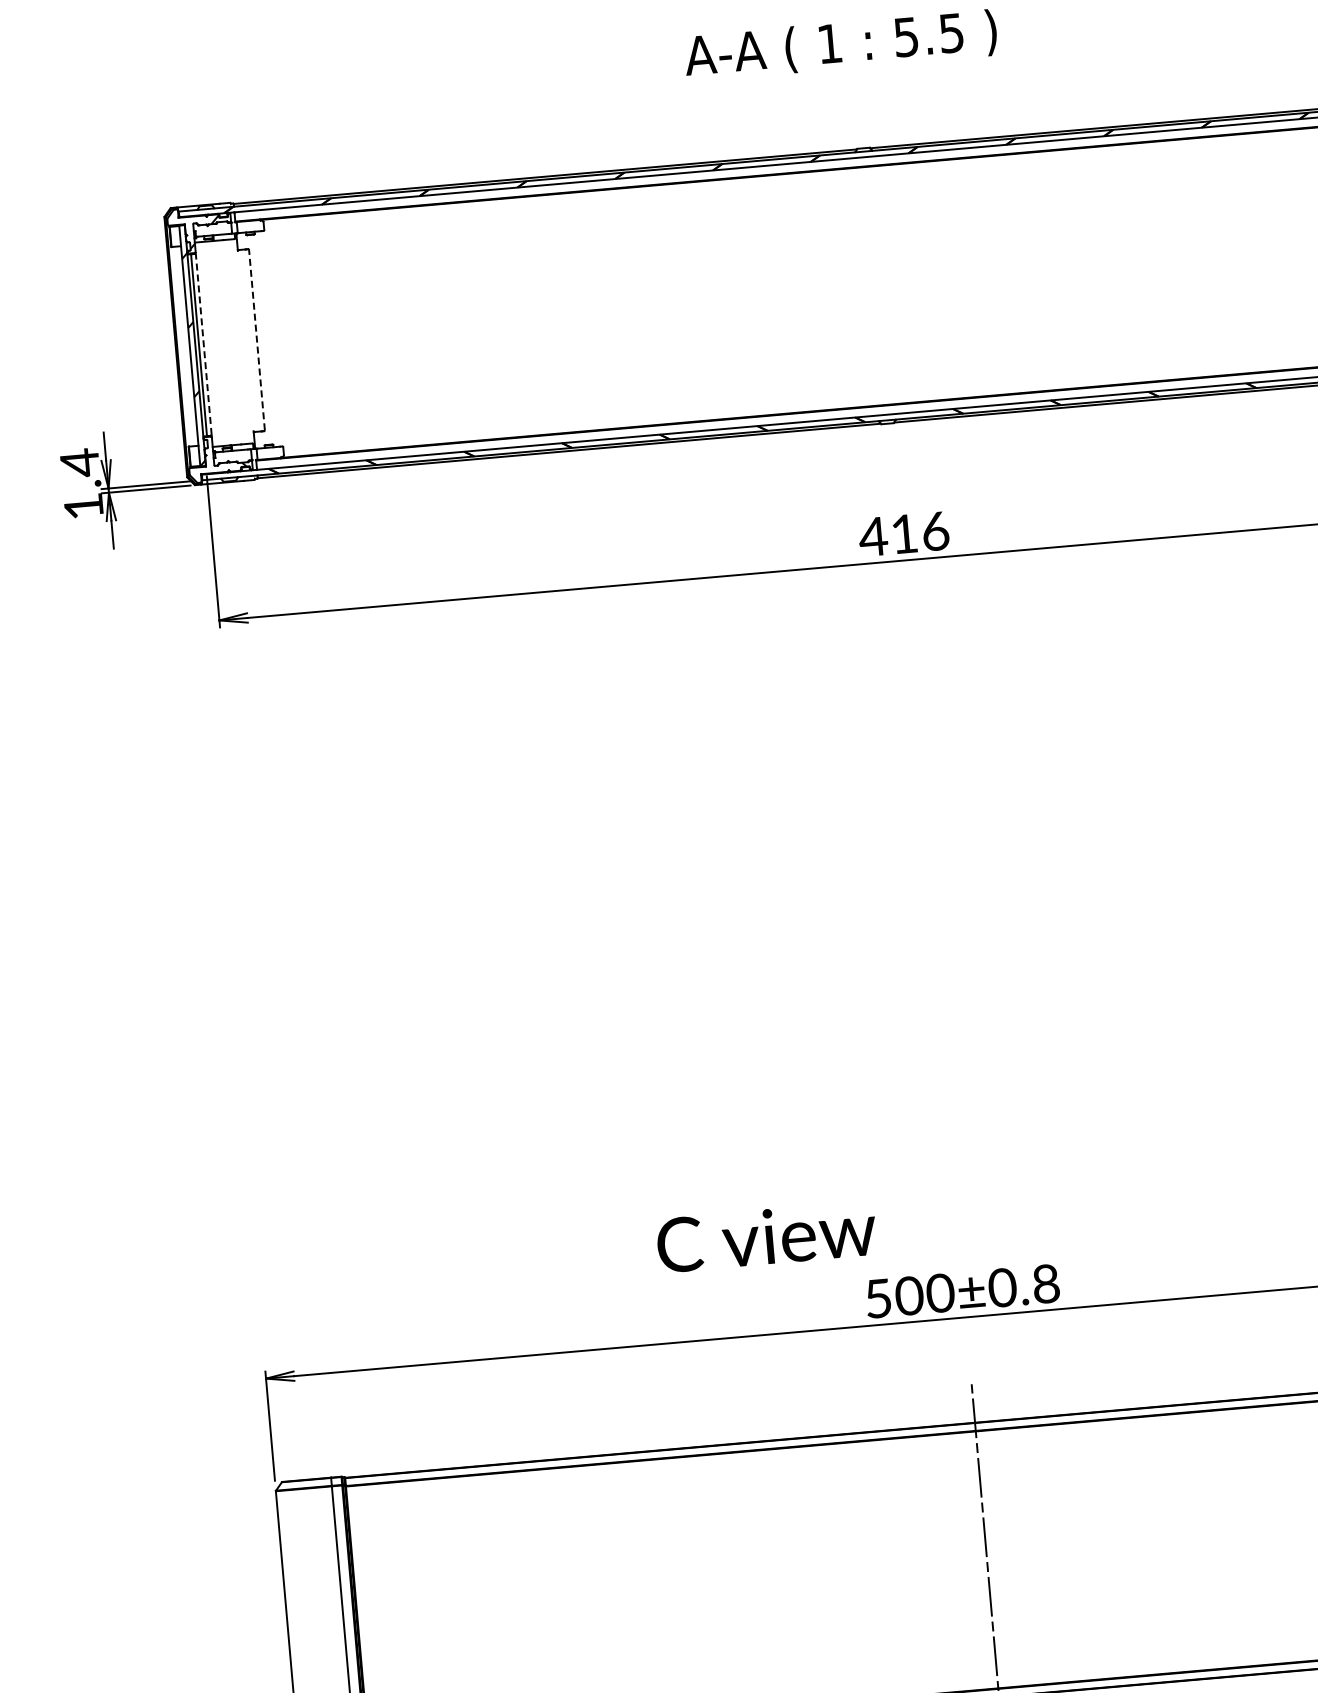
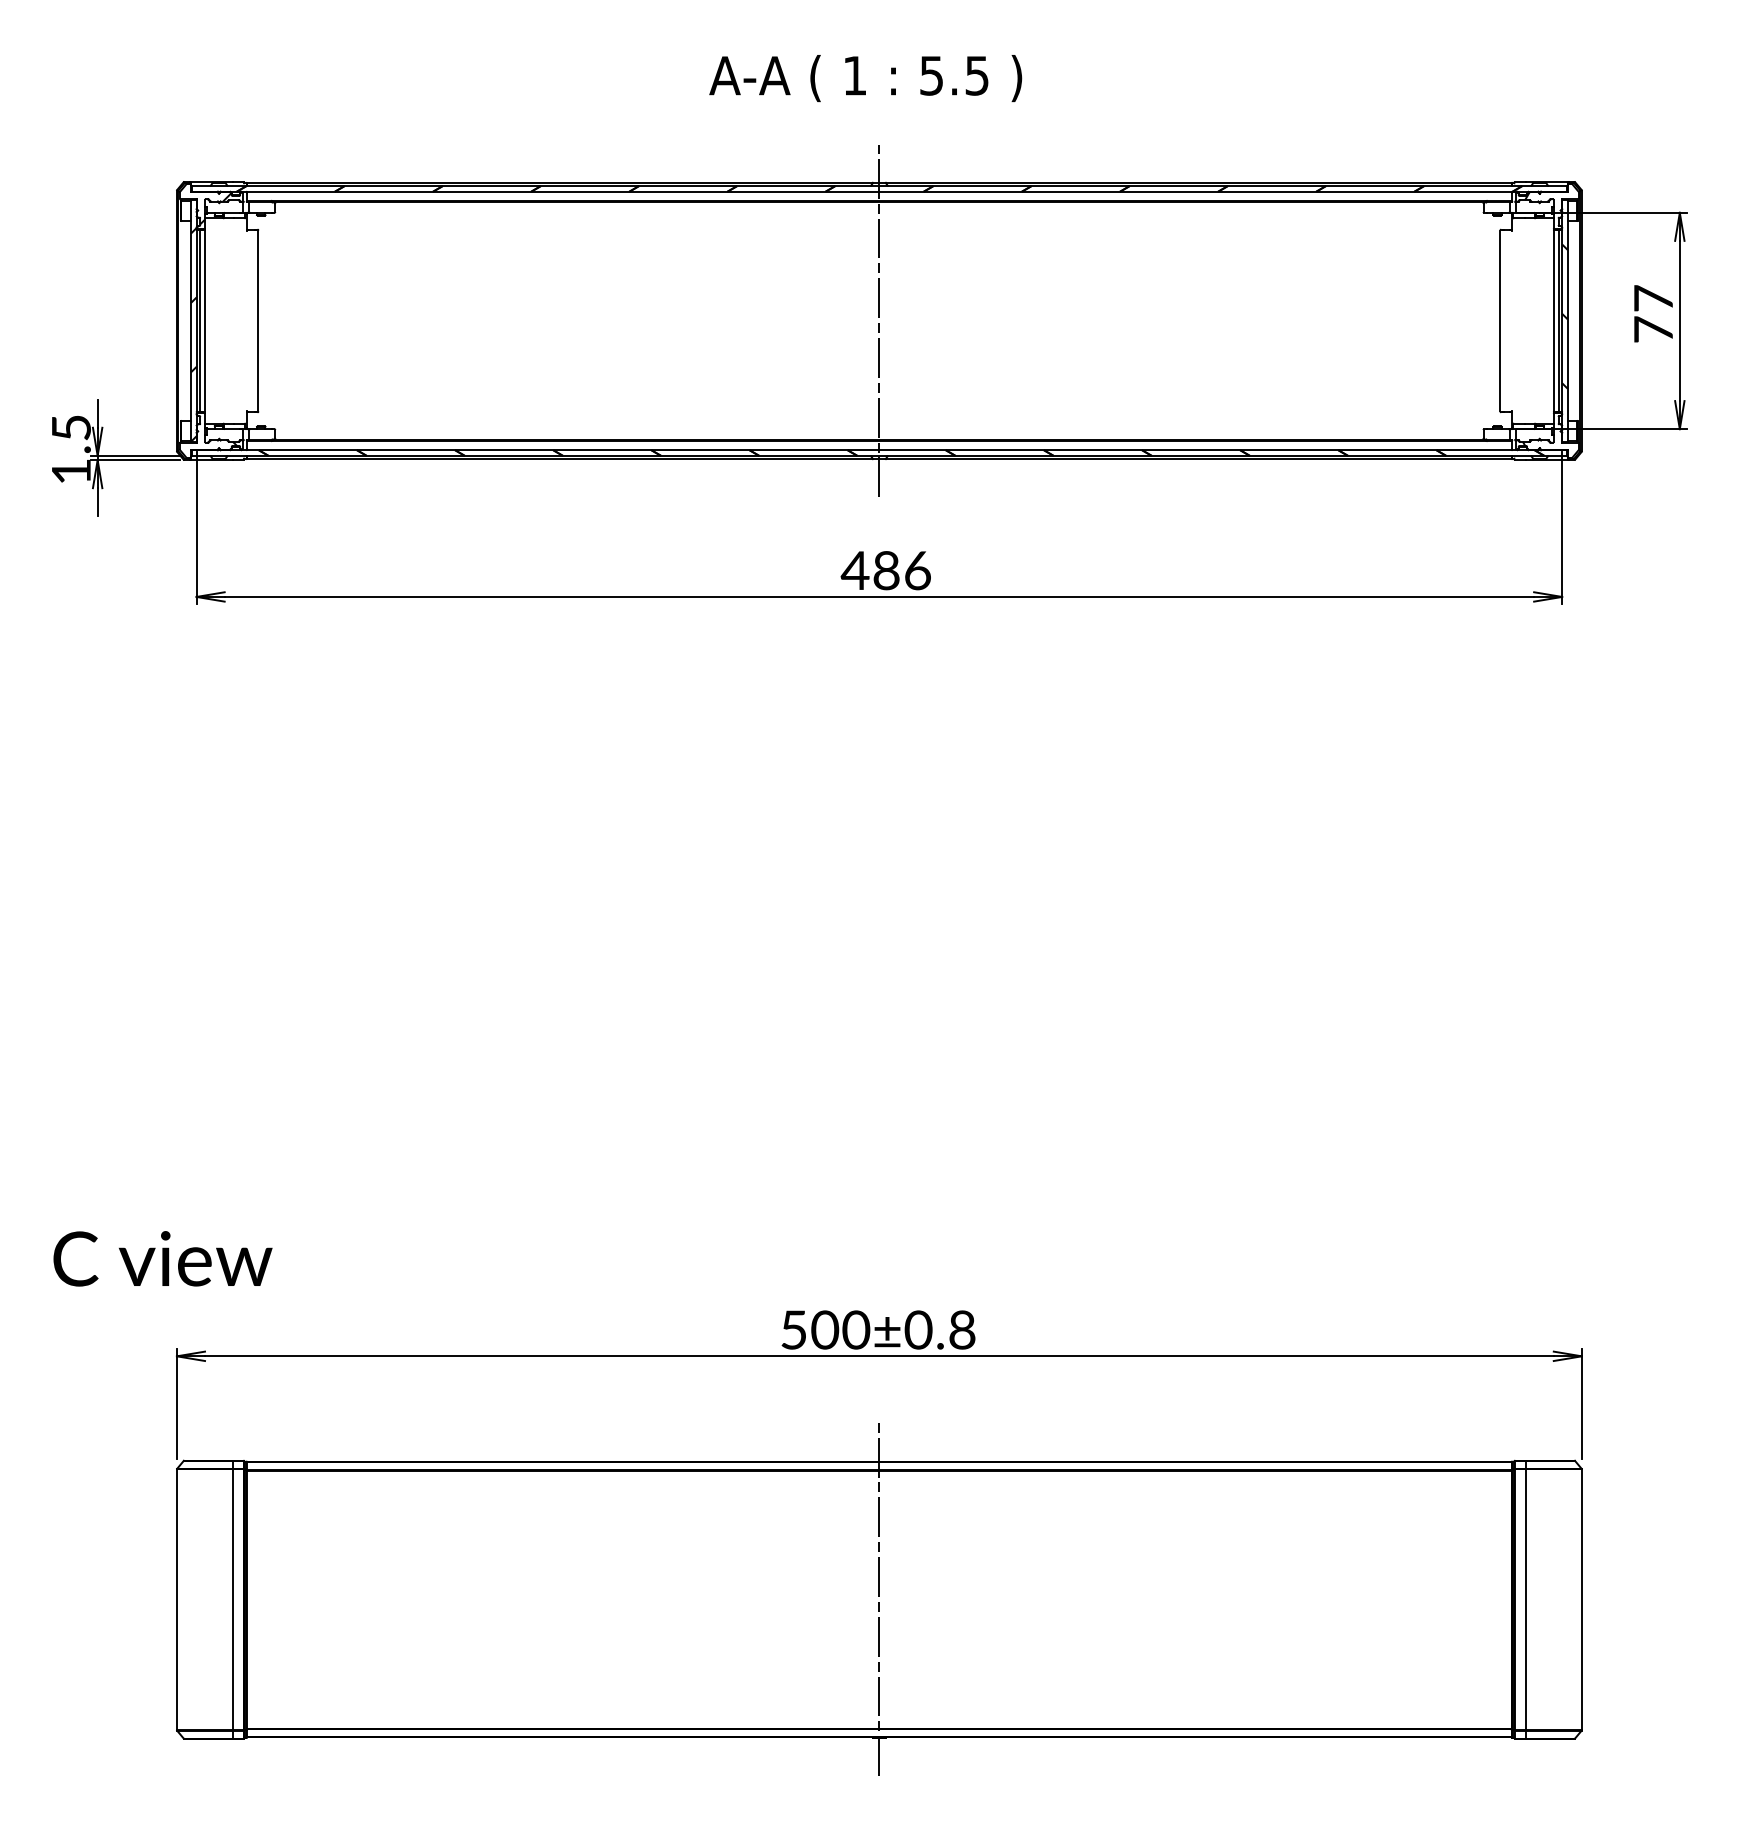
line: (875, 285) -> (879, 320), added
line: (257, 339) -> (258, 320), dashed -> solid
line: (204, 344) -> (205, 320), dashed -> solid
text: (80, 462) -> (71, 427), 1.4 -> 1.5
text: (904, 533) -> (886, 570), 416 -> 486
text: (766, 1236) -> (162, 1258), moved

